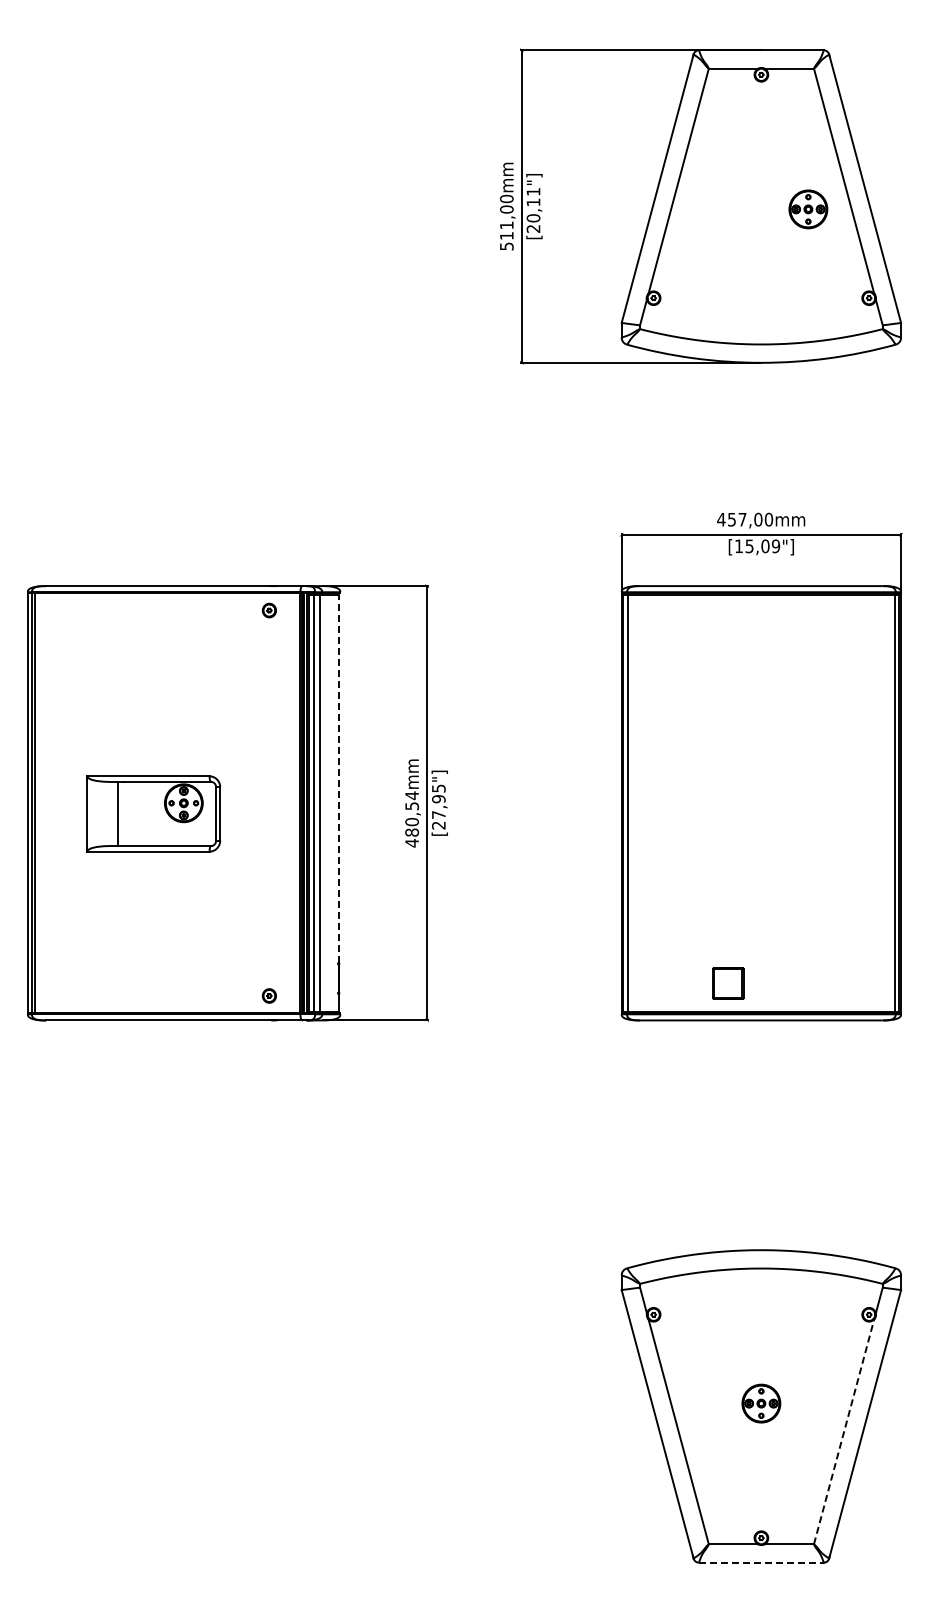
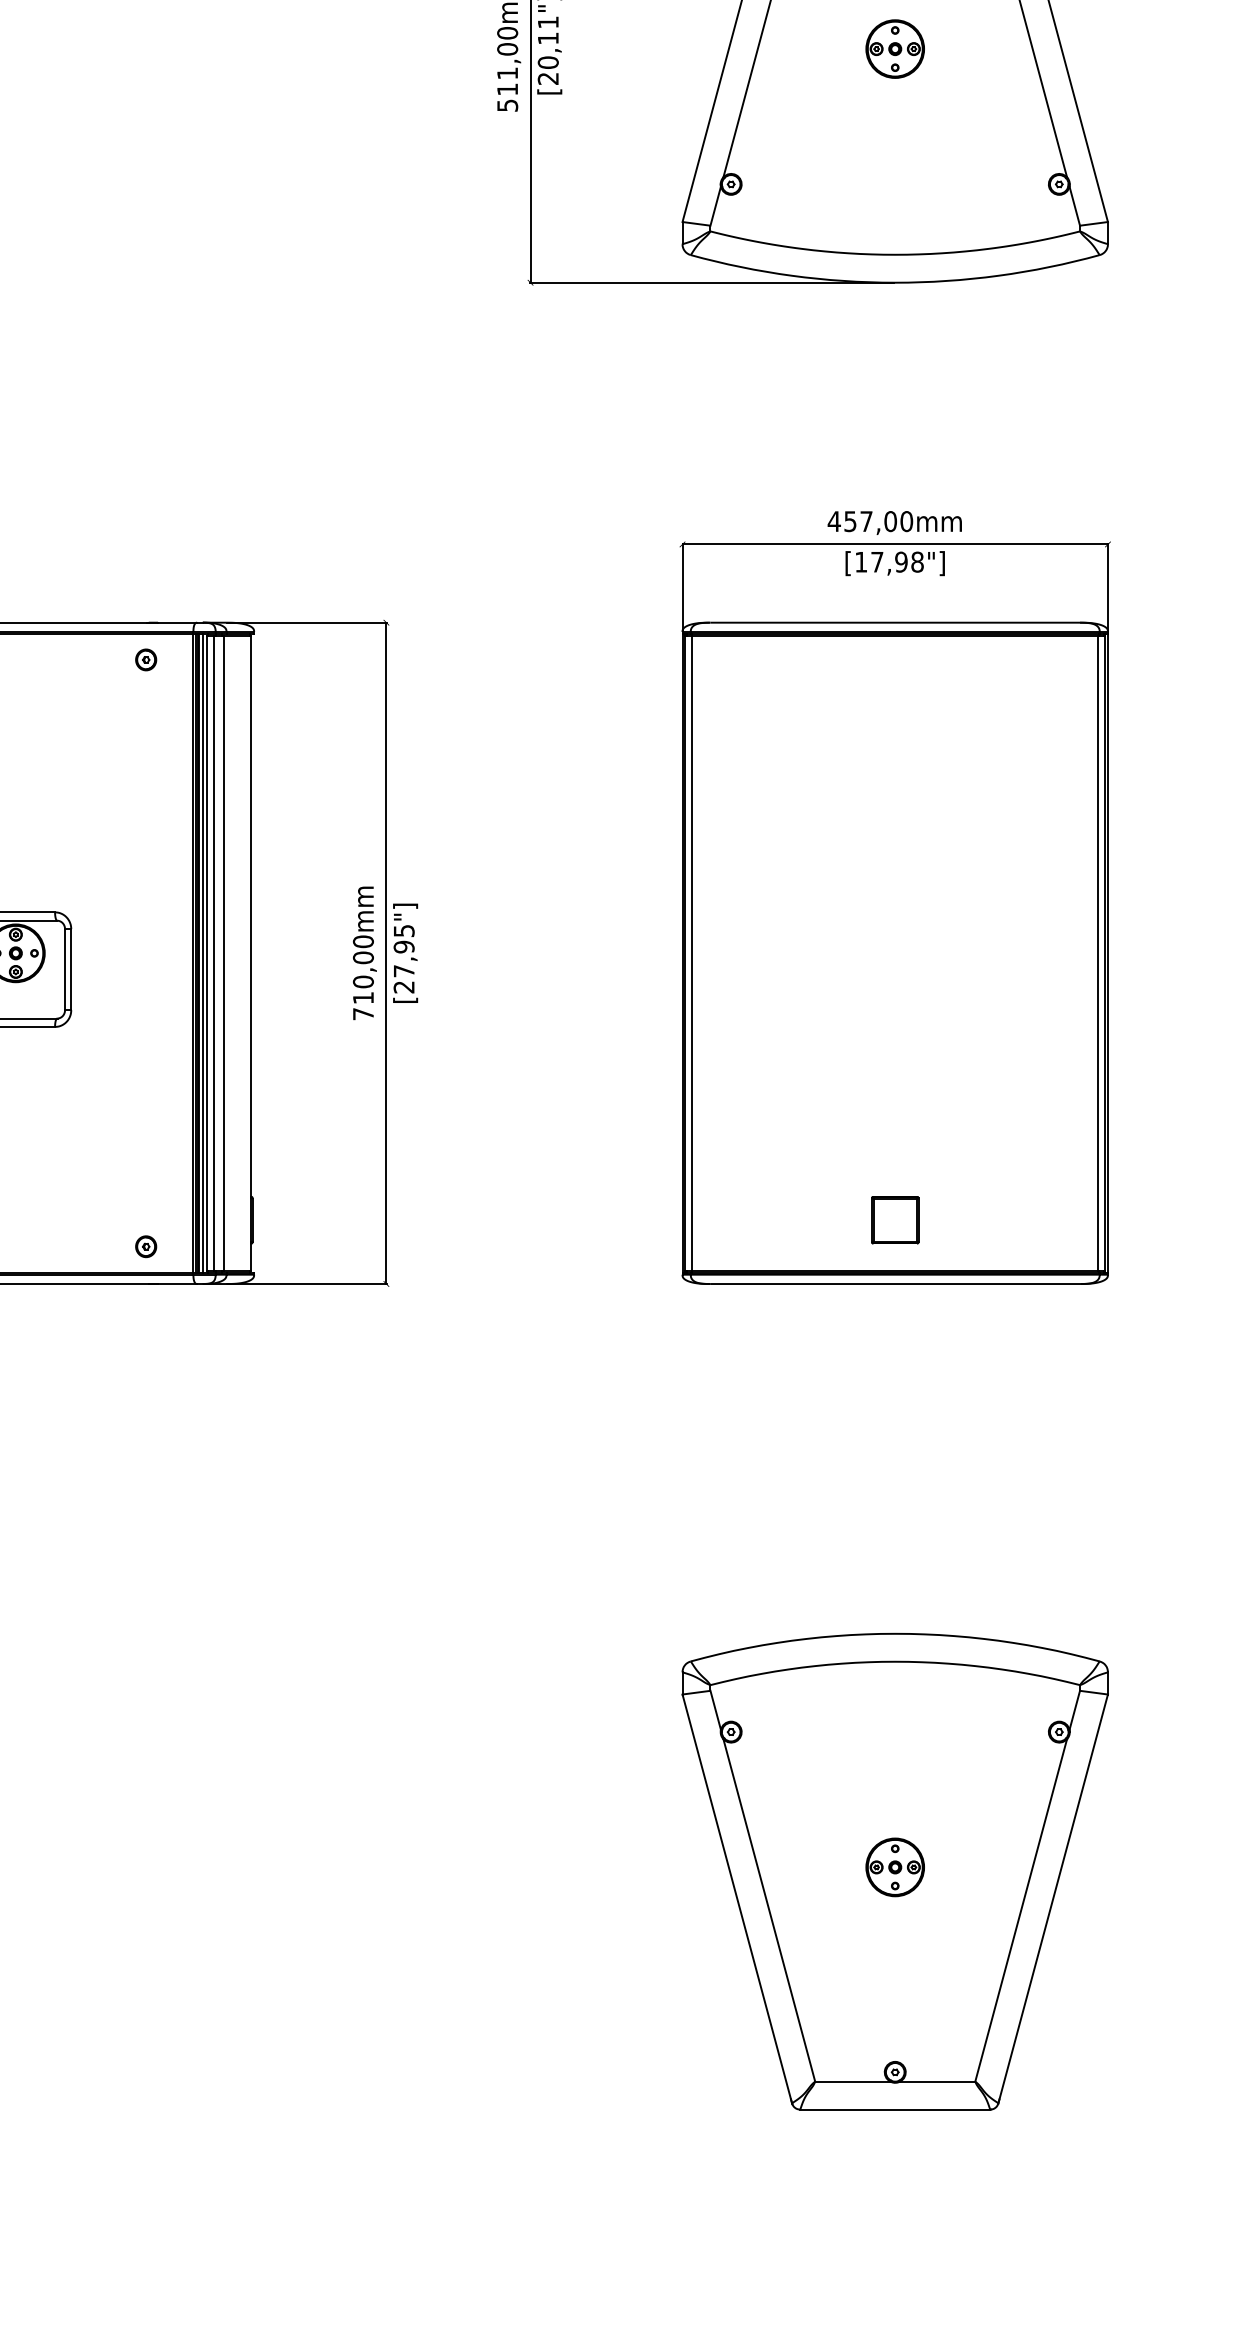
part: (808, 209) -> (895, 49), moved
text: (762, 546) -> (896, 562), [15,09"] -> [17,98"]
line: (338, 778) -> (251, 915), dashed -> solid
text: (412, 819) -> (364, 978), 480,54mm -> 710,00mm
part: (728, 983) -> (895, 1220), moved
line: (844, 1431) -> (1021, 1909), dashed -> solid
line: (761, 1562) -> (895, 2109), dashed -> solid

